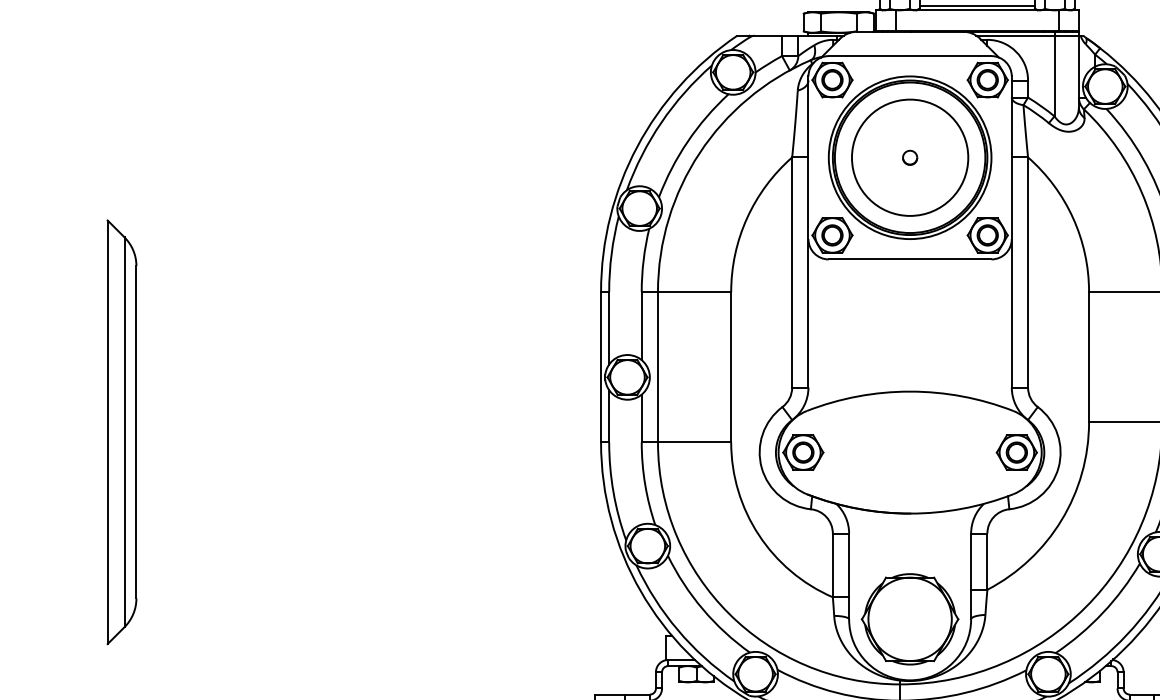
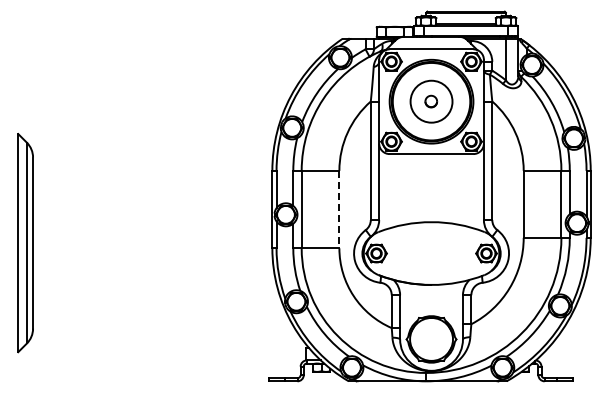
circle: (910, 157) -> (431, 101), size x0.7
part: (910, 157) -> (431, 101), size x1.6
line: (731, 367) -> (339, 209), solid -> dashed

